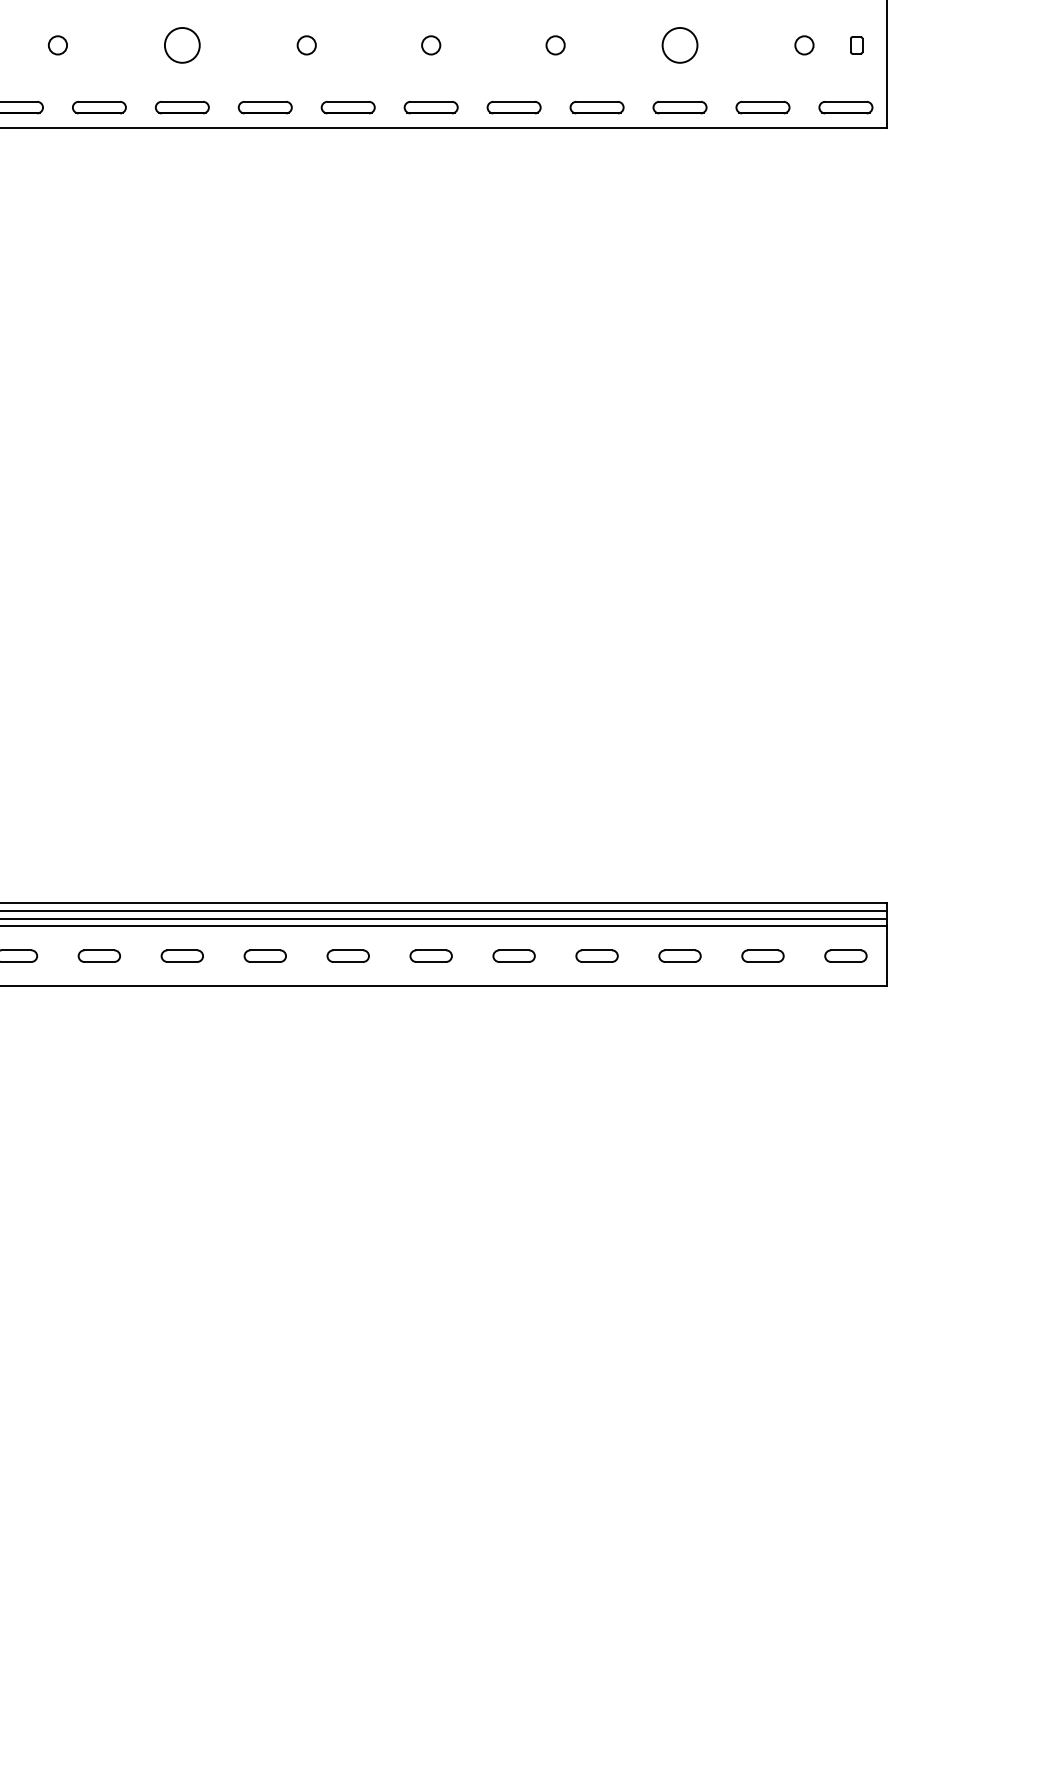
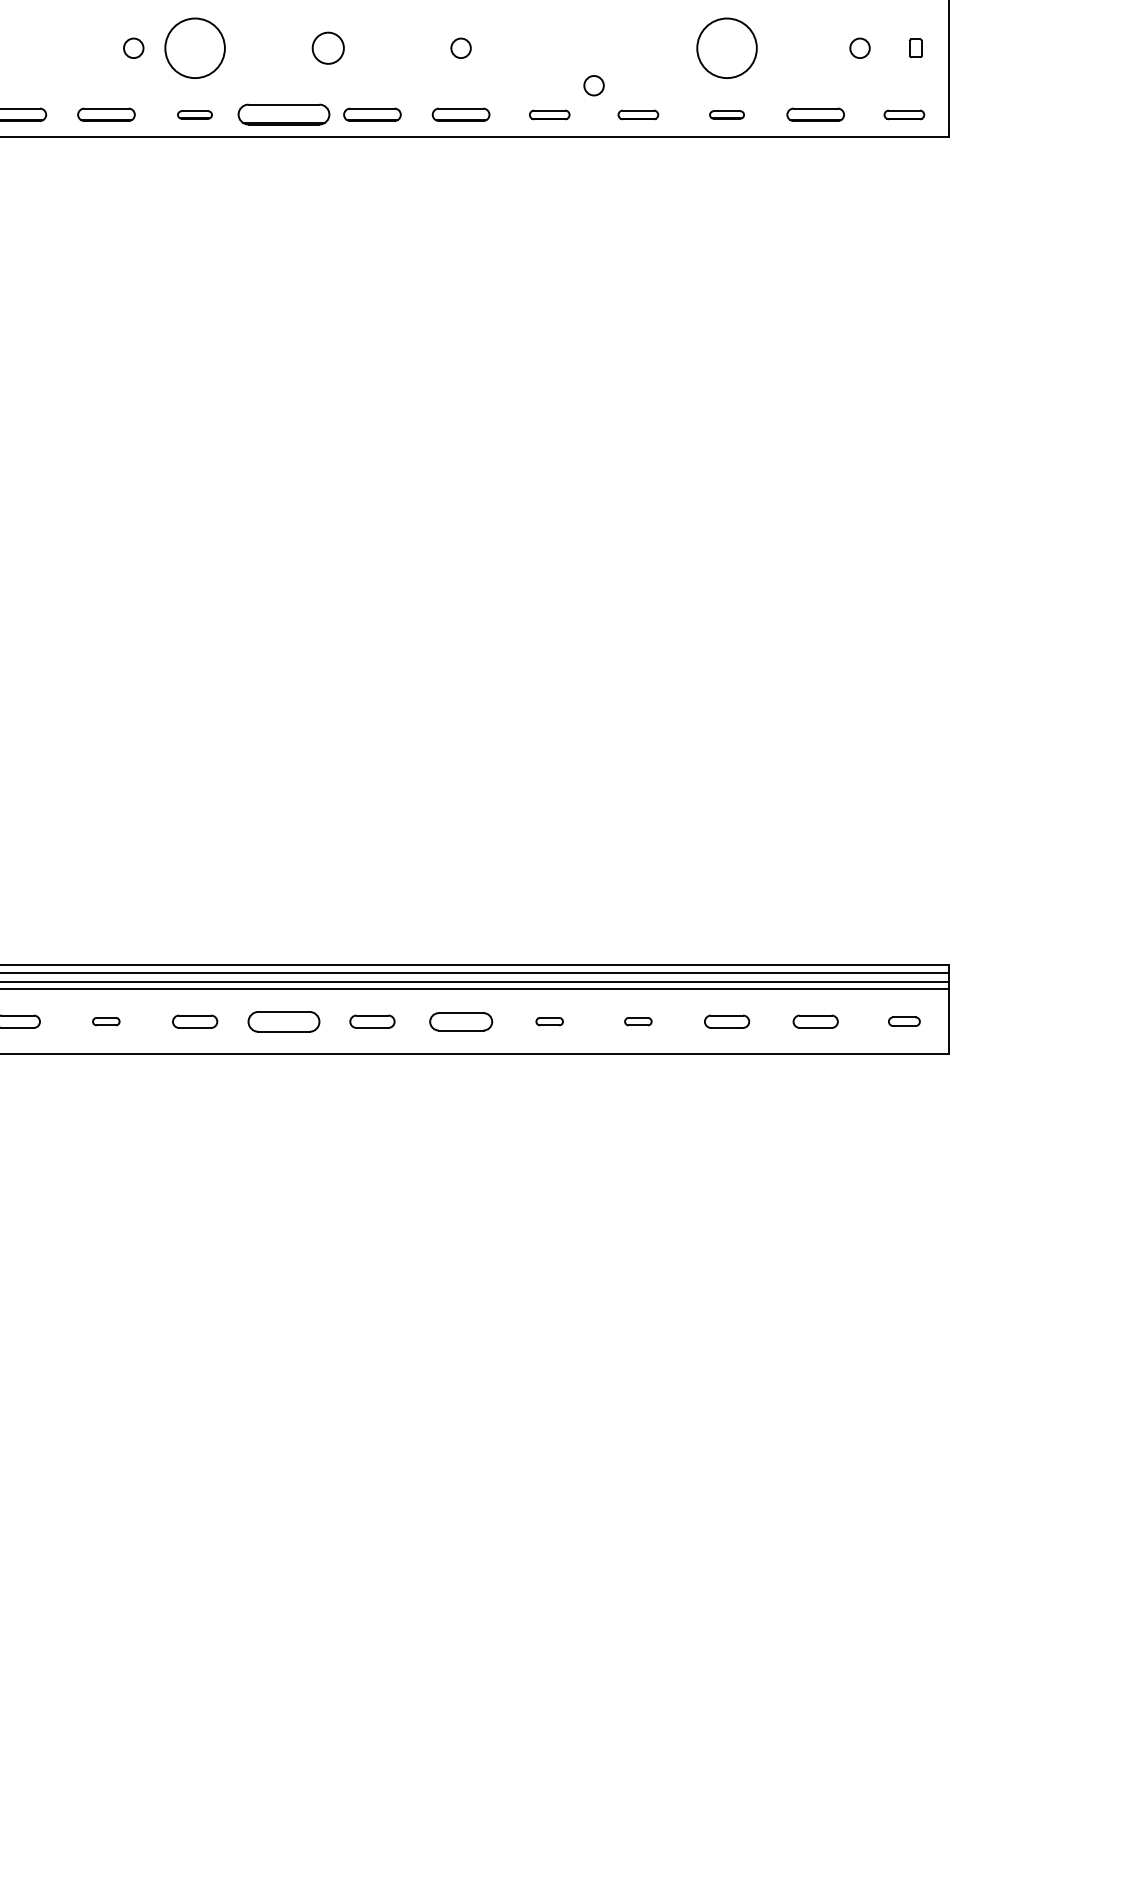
circle: (181, 44) -> (194, 47), size x1.6
circle: (679, 44) -> (726, 47), size x1.6
circle: (57, 45) -> (133, 48), moved
circle: (306, 45) -> (327, 48), size x1.6
circle: (555, 45) -> (593, 85), moved
part: (181, 107) -> (194, 114), size x0.6
part: (264, 107) -> (282, 114), size x1.6
part: (513, 107) -> (549, 114), size x0.7
part: (596, 107) -> (637, 114), size x0.7
part: (679, 107) -> (726, 114), size x0.6
part: (845, 107) -> (903, 114), size x0.7
part: (98, 955) -> (105, 1021), size x0.6
part: (264, 955) -> (282, 1021), size x1.6
part: (430, 955) -> (460, 1021), size x1.4
part: (513, 955) -> (549, 1021), size x0.6
part: (596, 955) -> (637, 1021), size x0.6
part: (845, 955) -> (903, 1021), size x0.7

